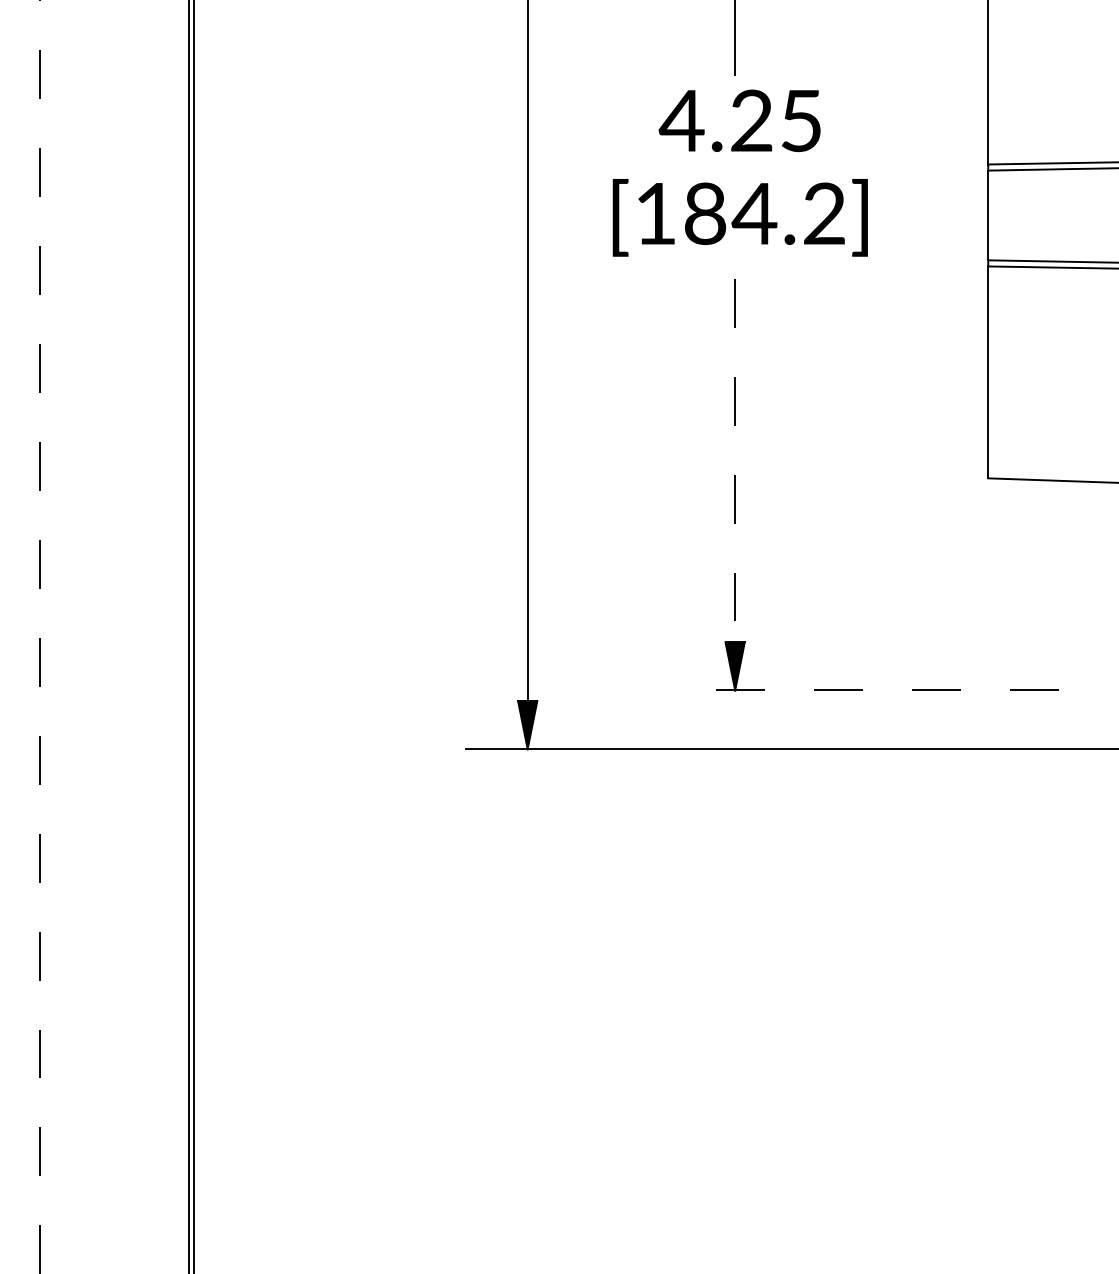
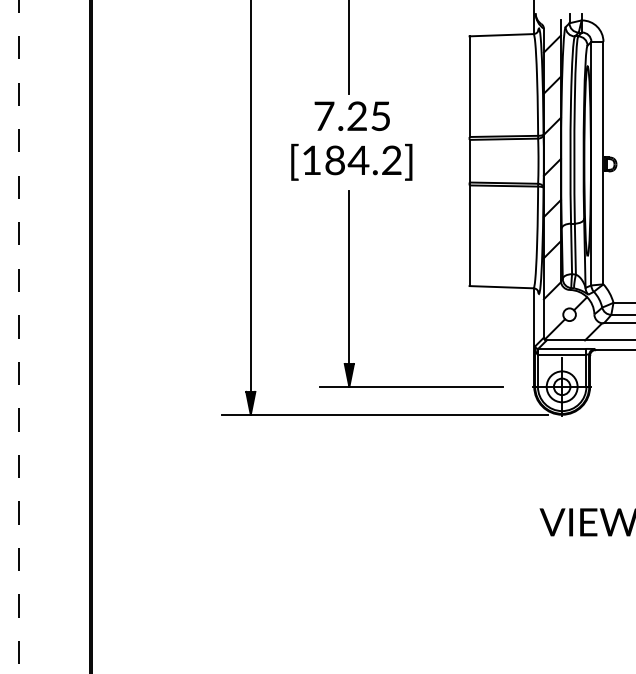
text: (680, 119) -> (323, 115), 4.25 -> 7.25
line: (735, 462) -> (349, 278), dashed -> solid
line: (865, 689) -> (411, 386), dashed -> solid

